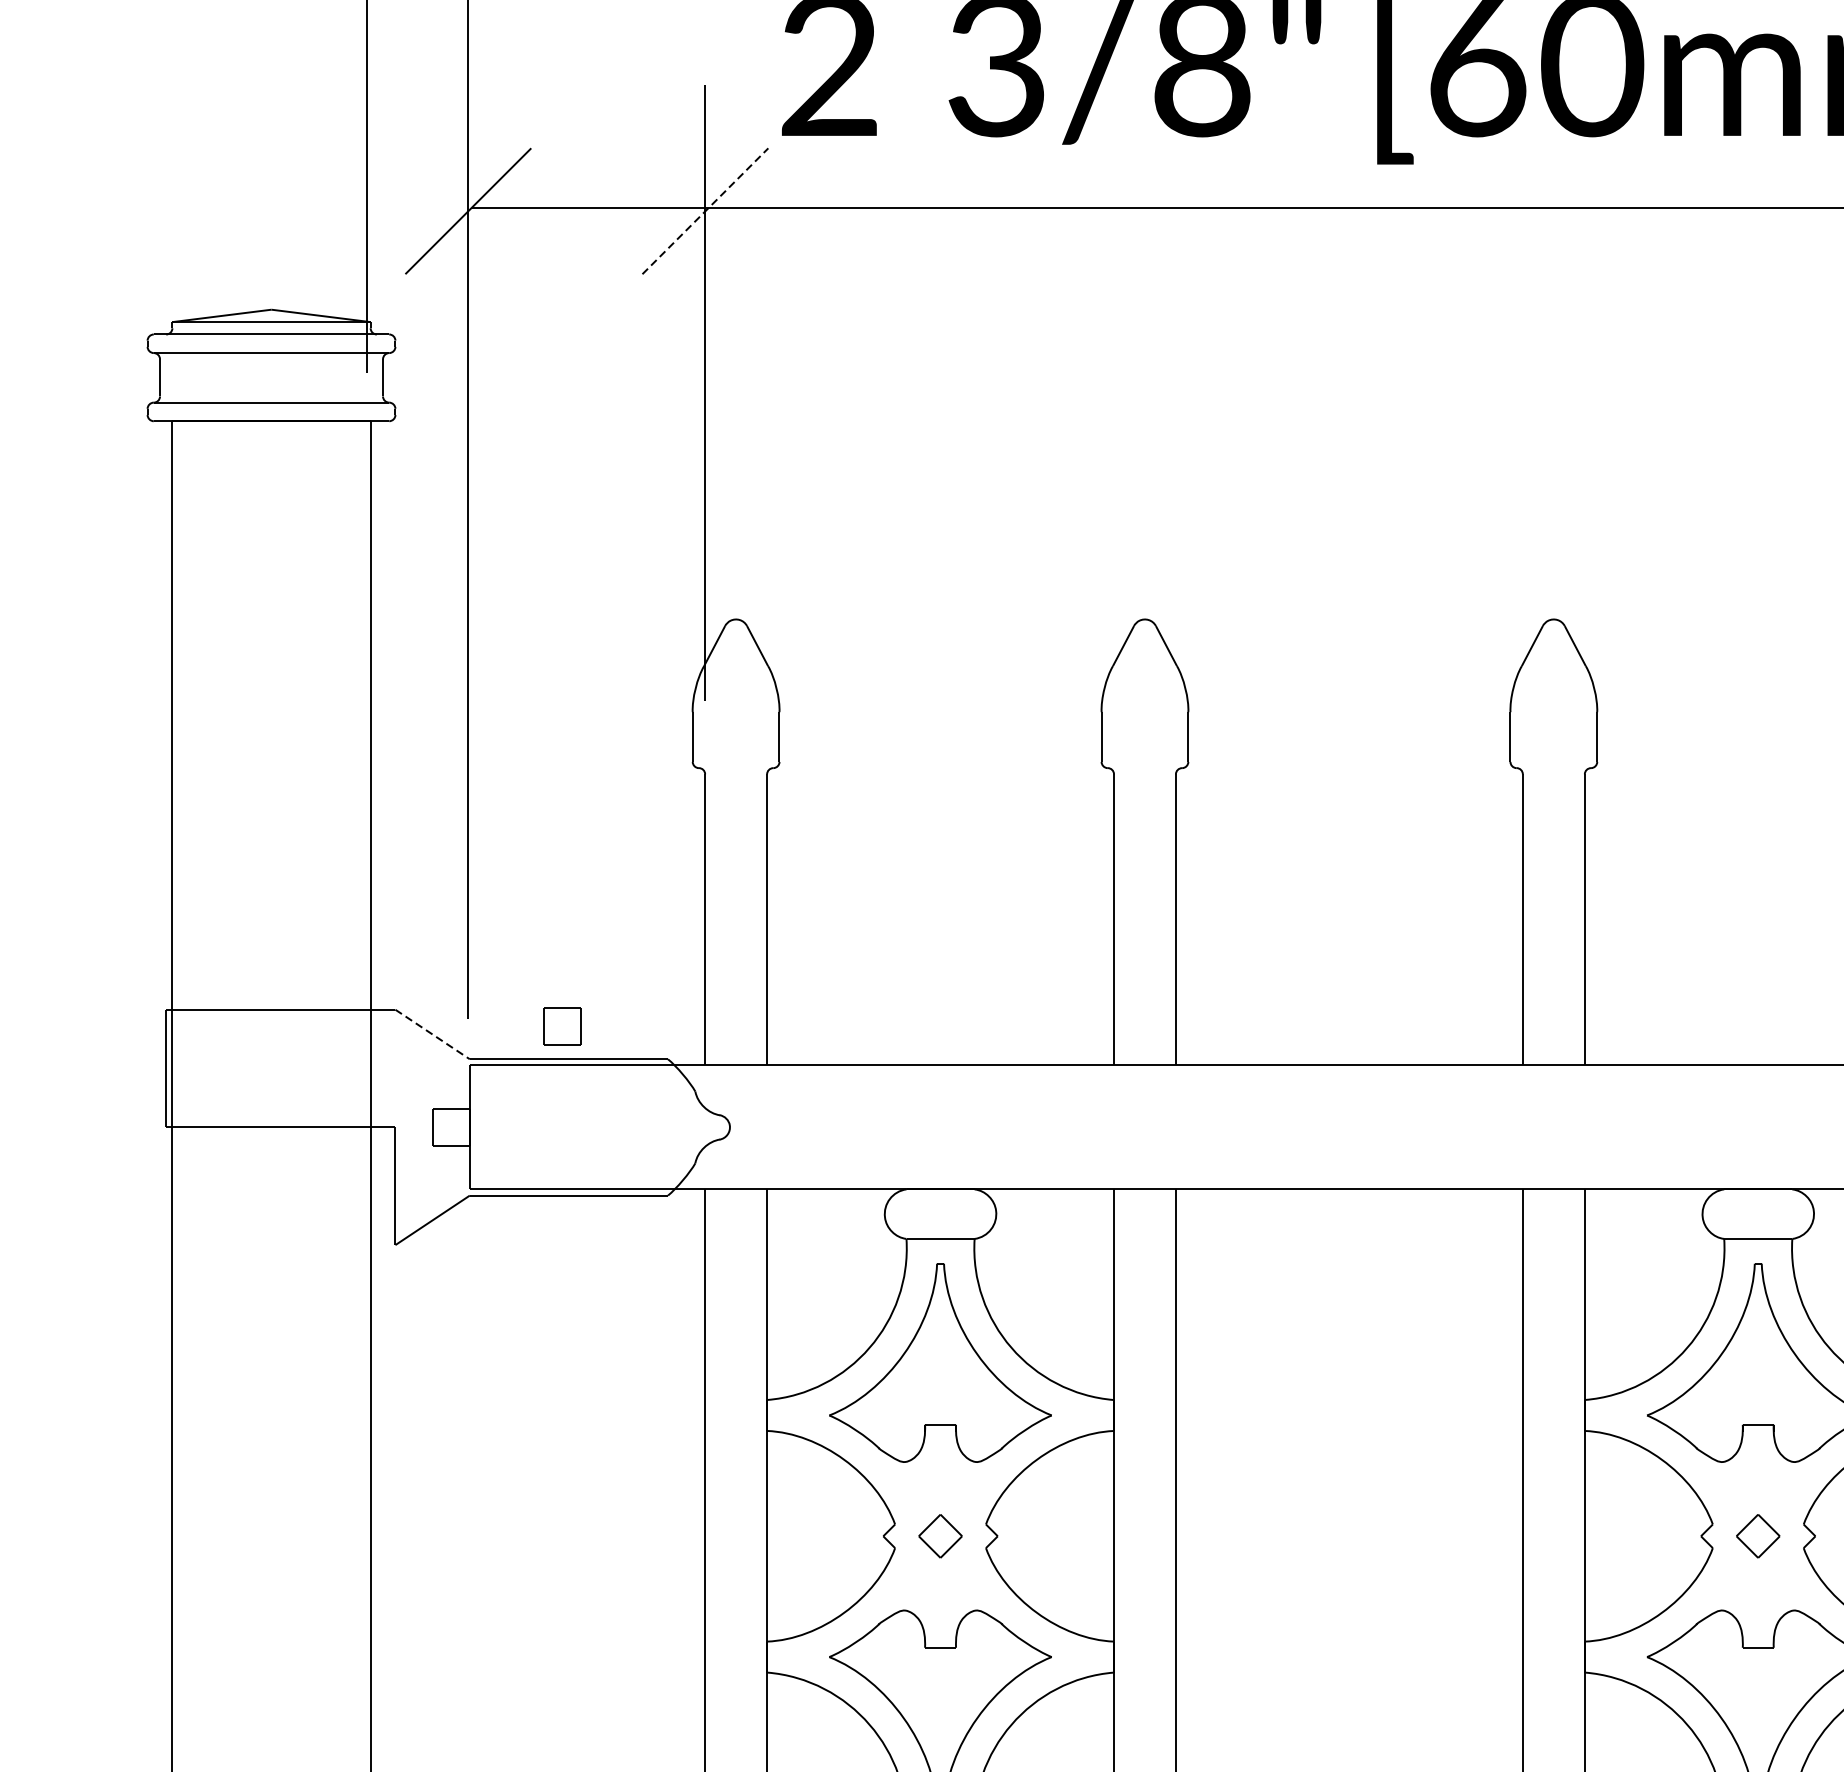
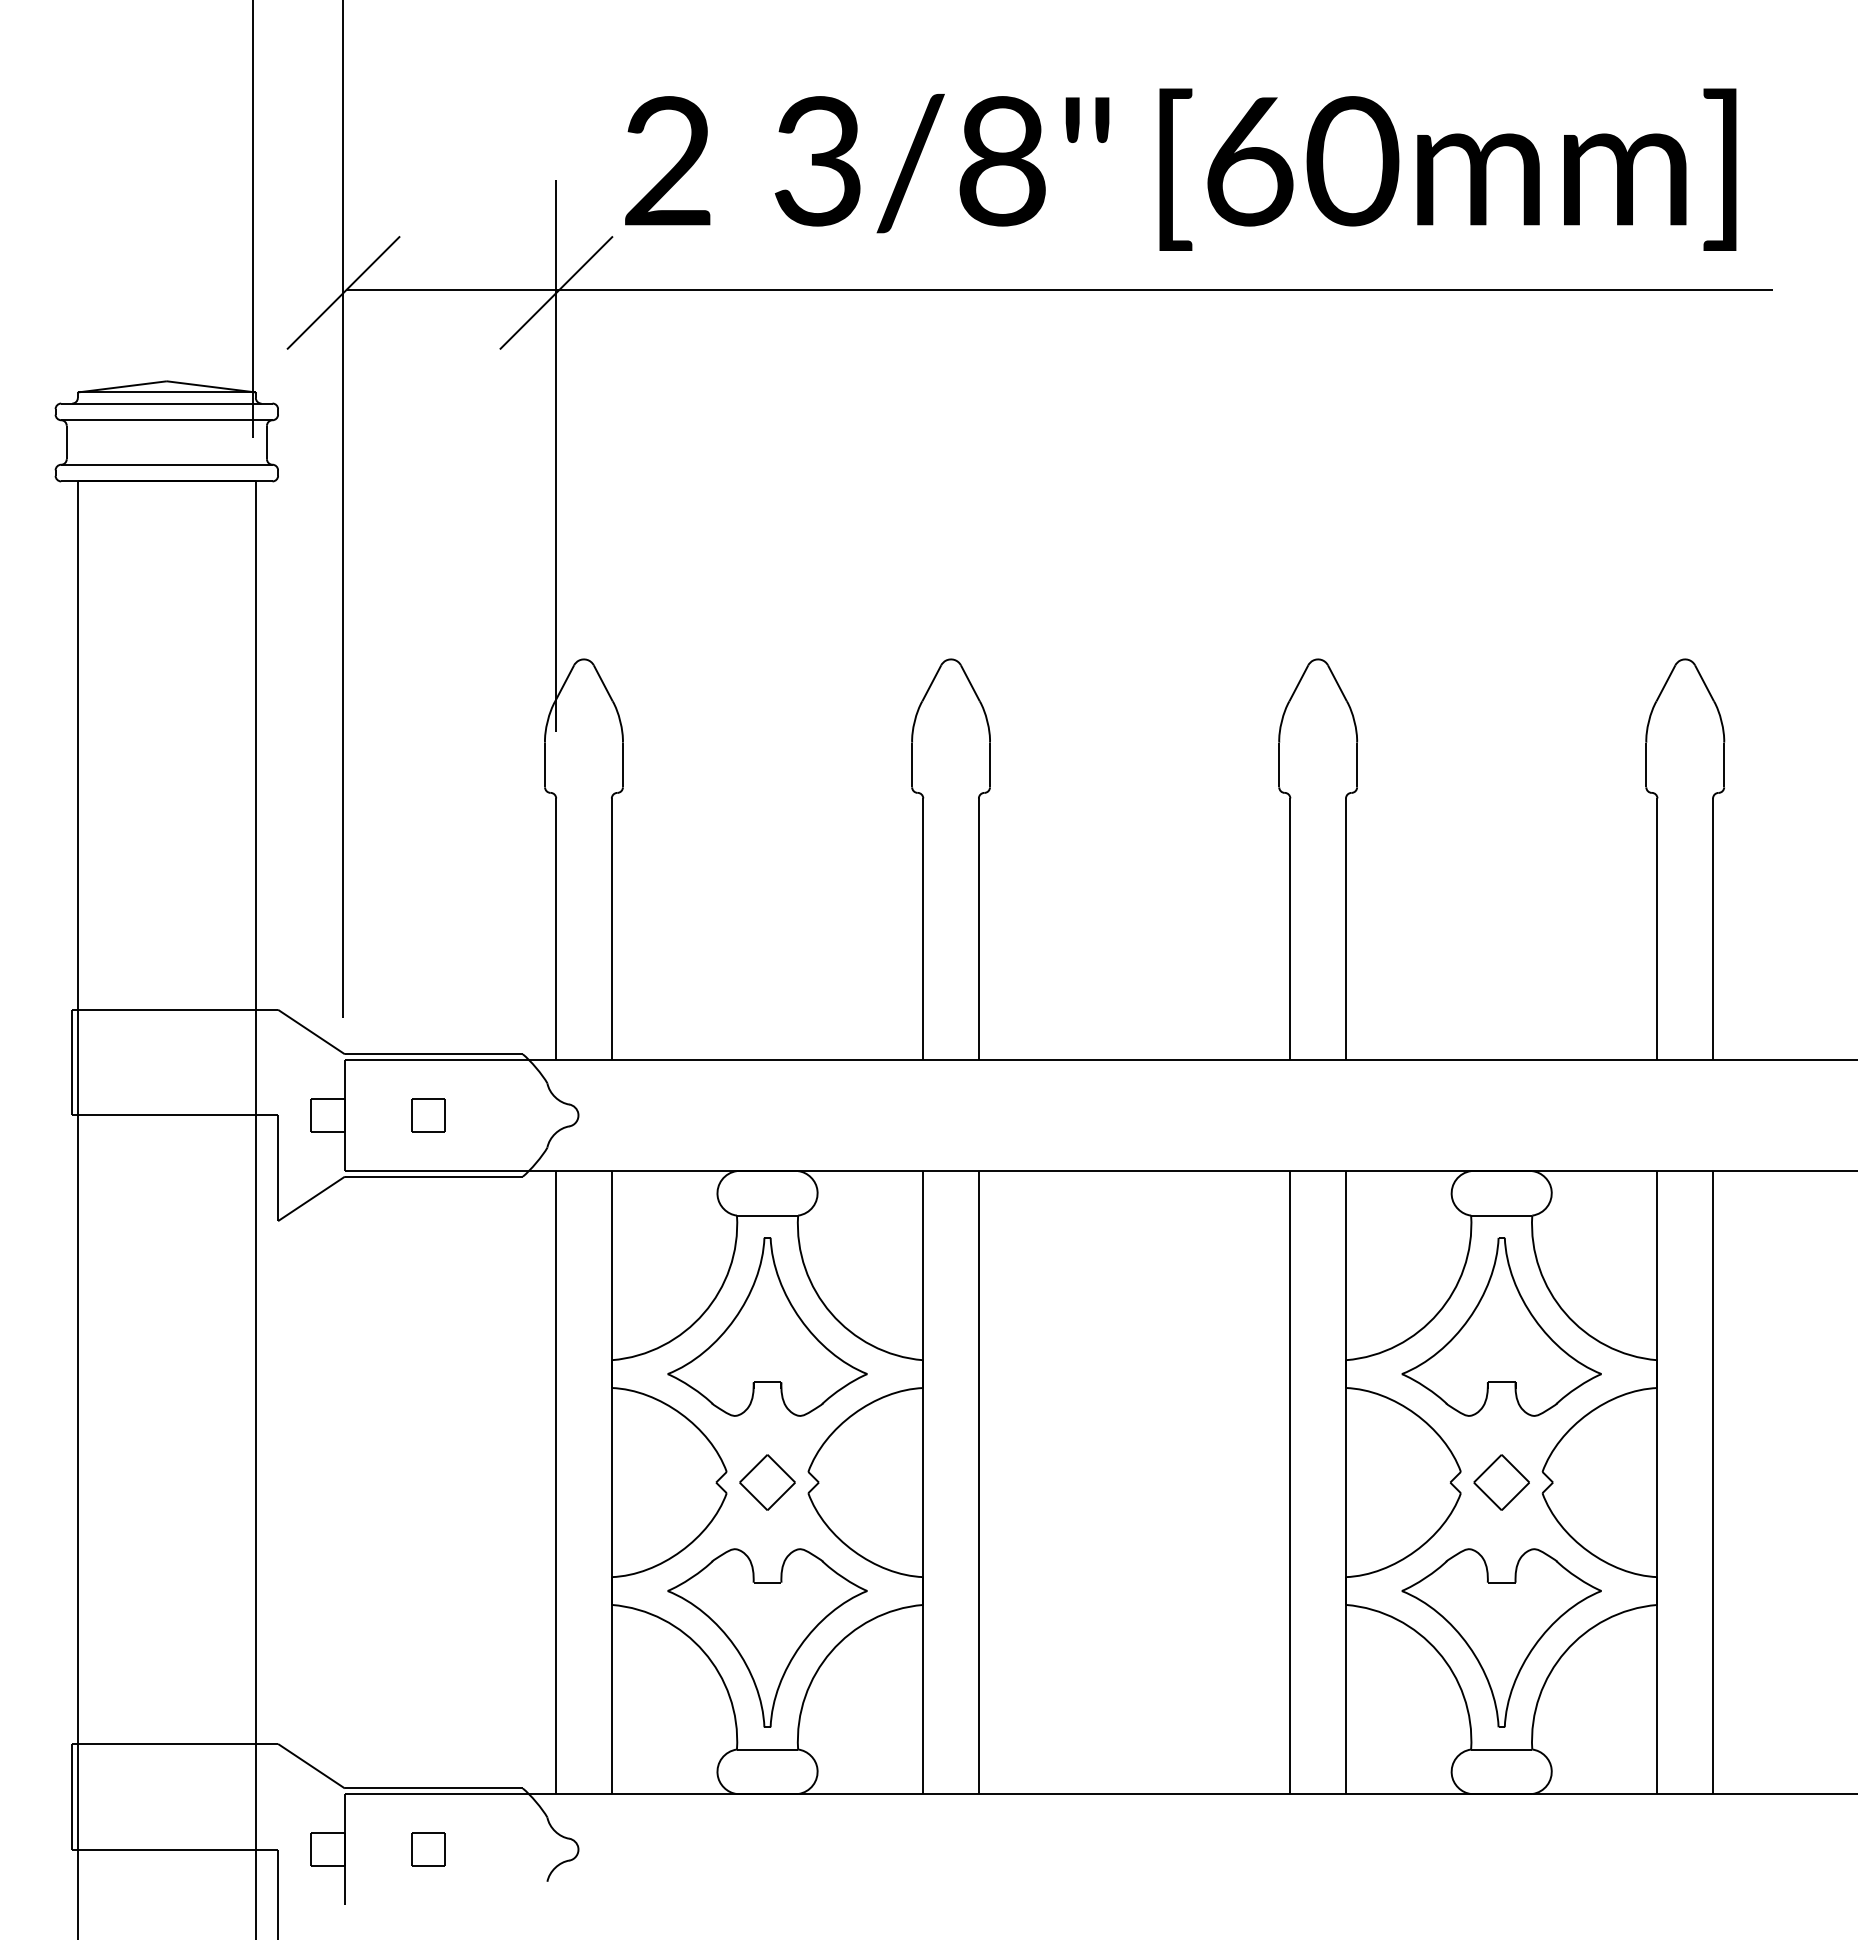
line: (705, 210) -> (556, 292), dashed -> solid
part: (562, 1026) -> (428, 1115), moved
line: (432, 1035) -> (311, 1032), dashed -> solid
part: (940, 1536) -> (767, 1482), size x1.43
part: (1758, 1536) -> (1501, 1482), size x1.43

